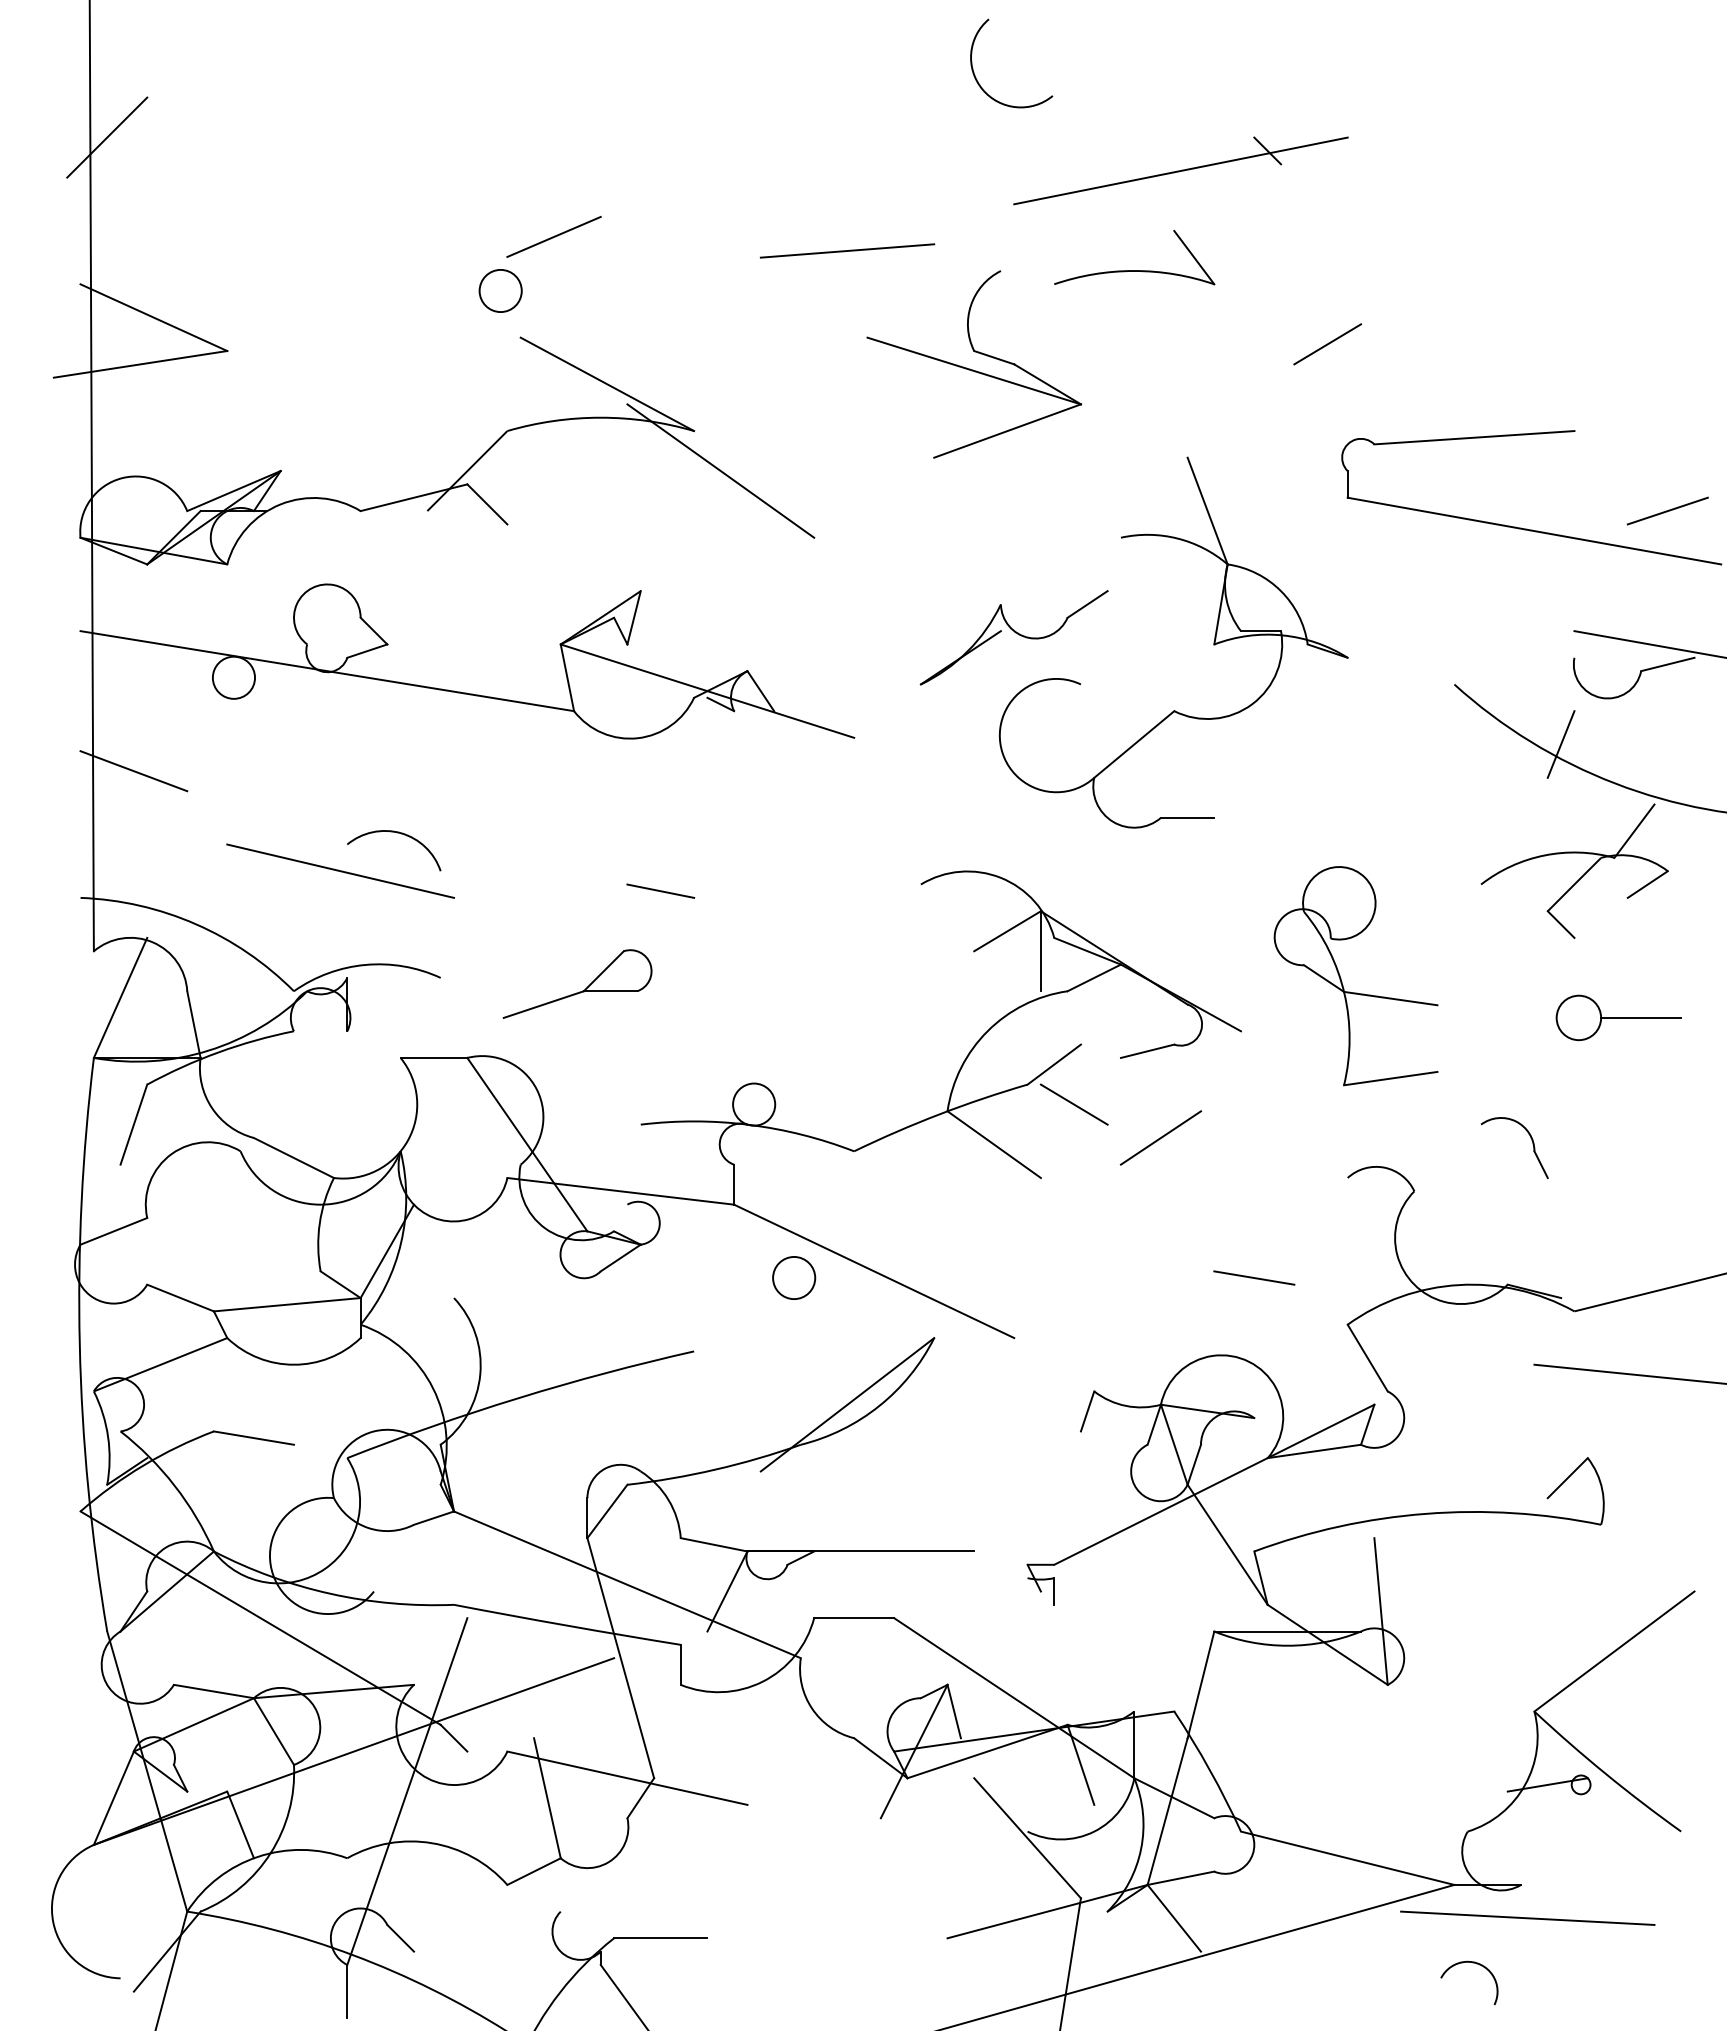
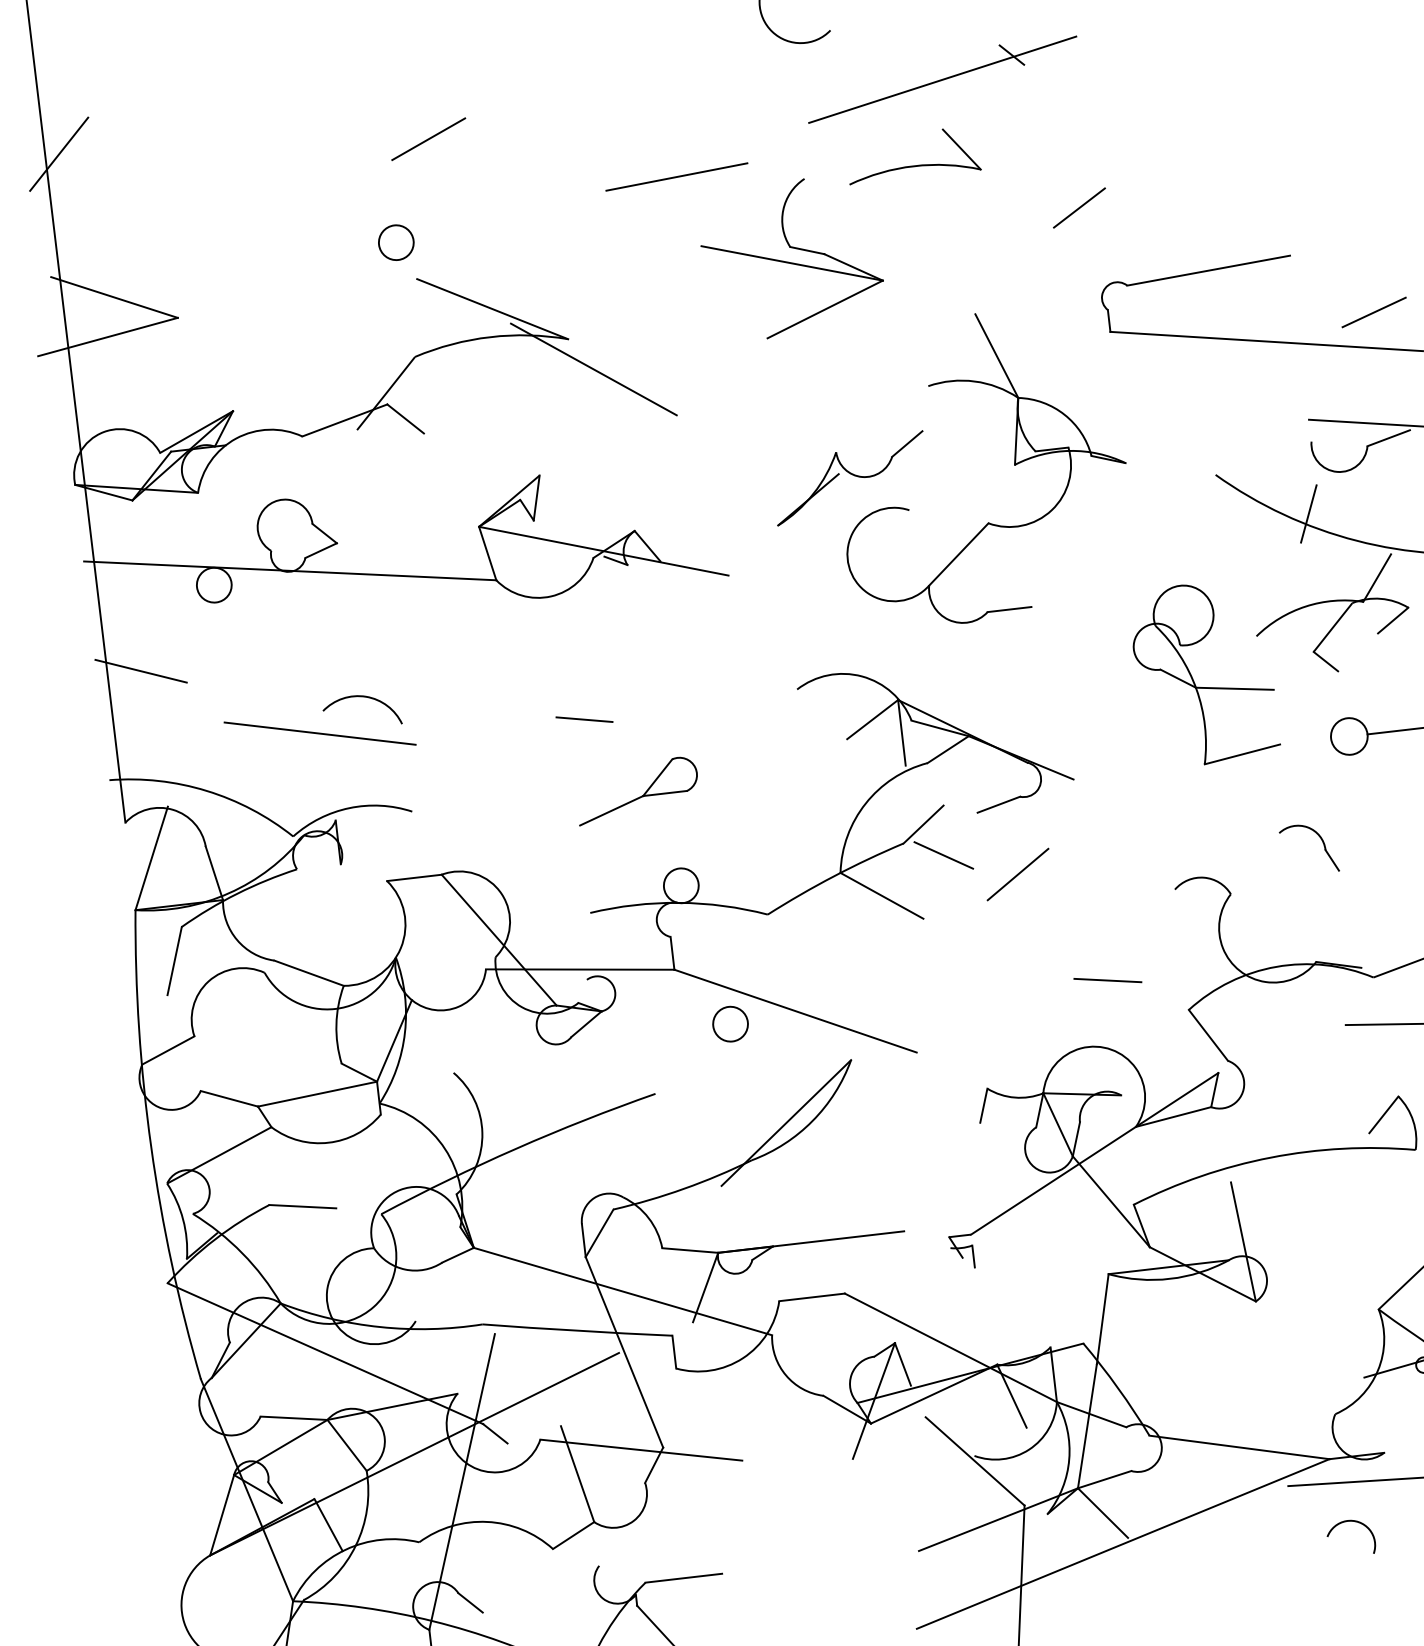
line: (553, 236) -> (428, 138), moved
part: (1342, 981) -> (1193, 679), moved
part: (579, 991) -> (639, 796), moved

